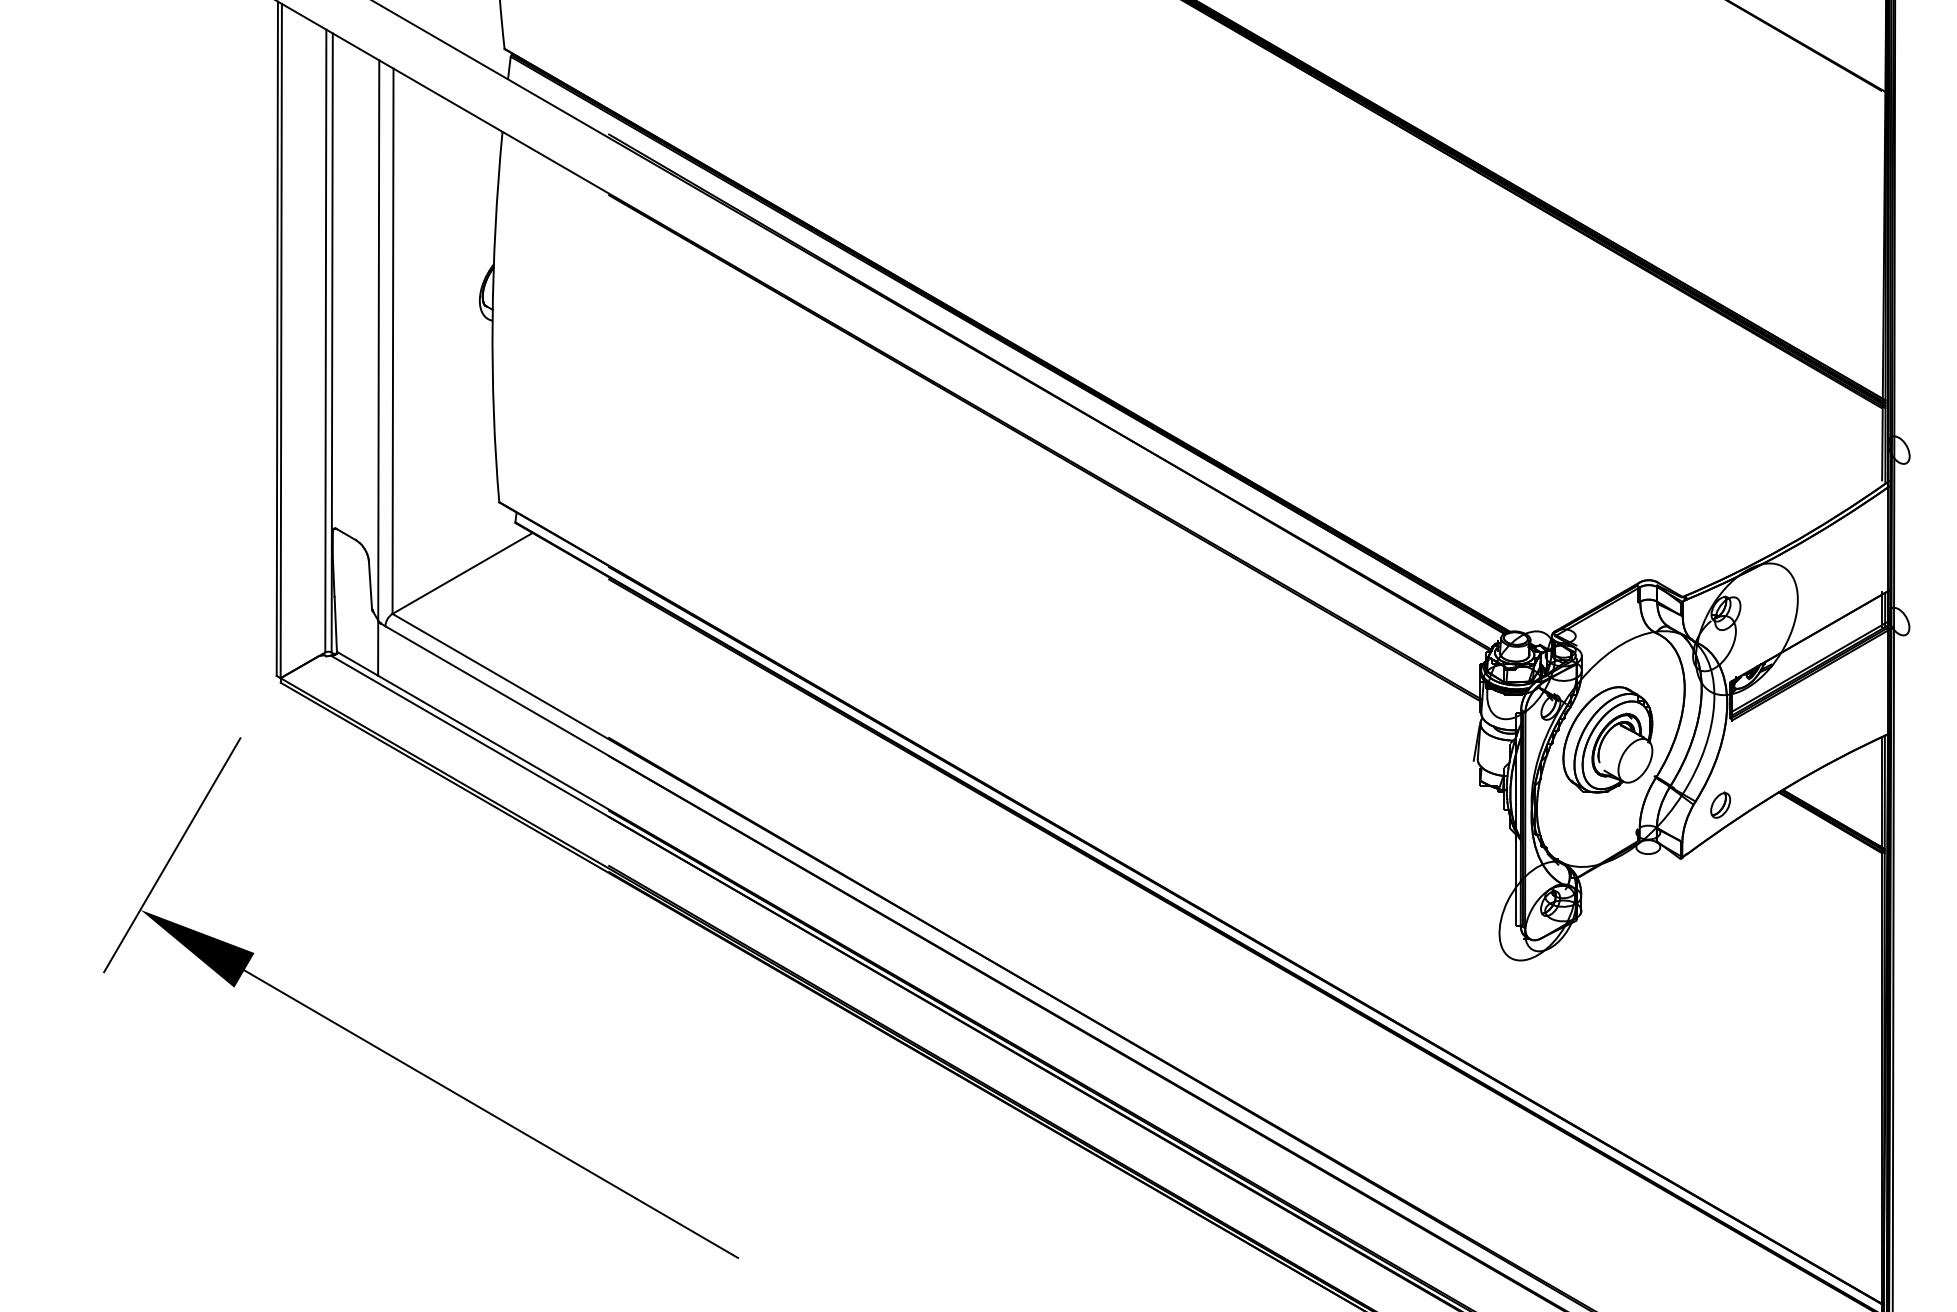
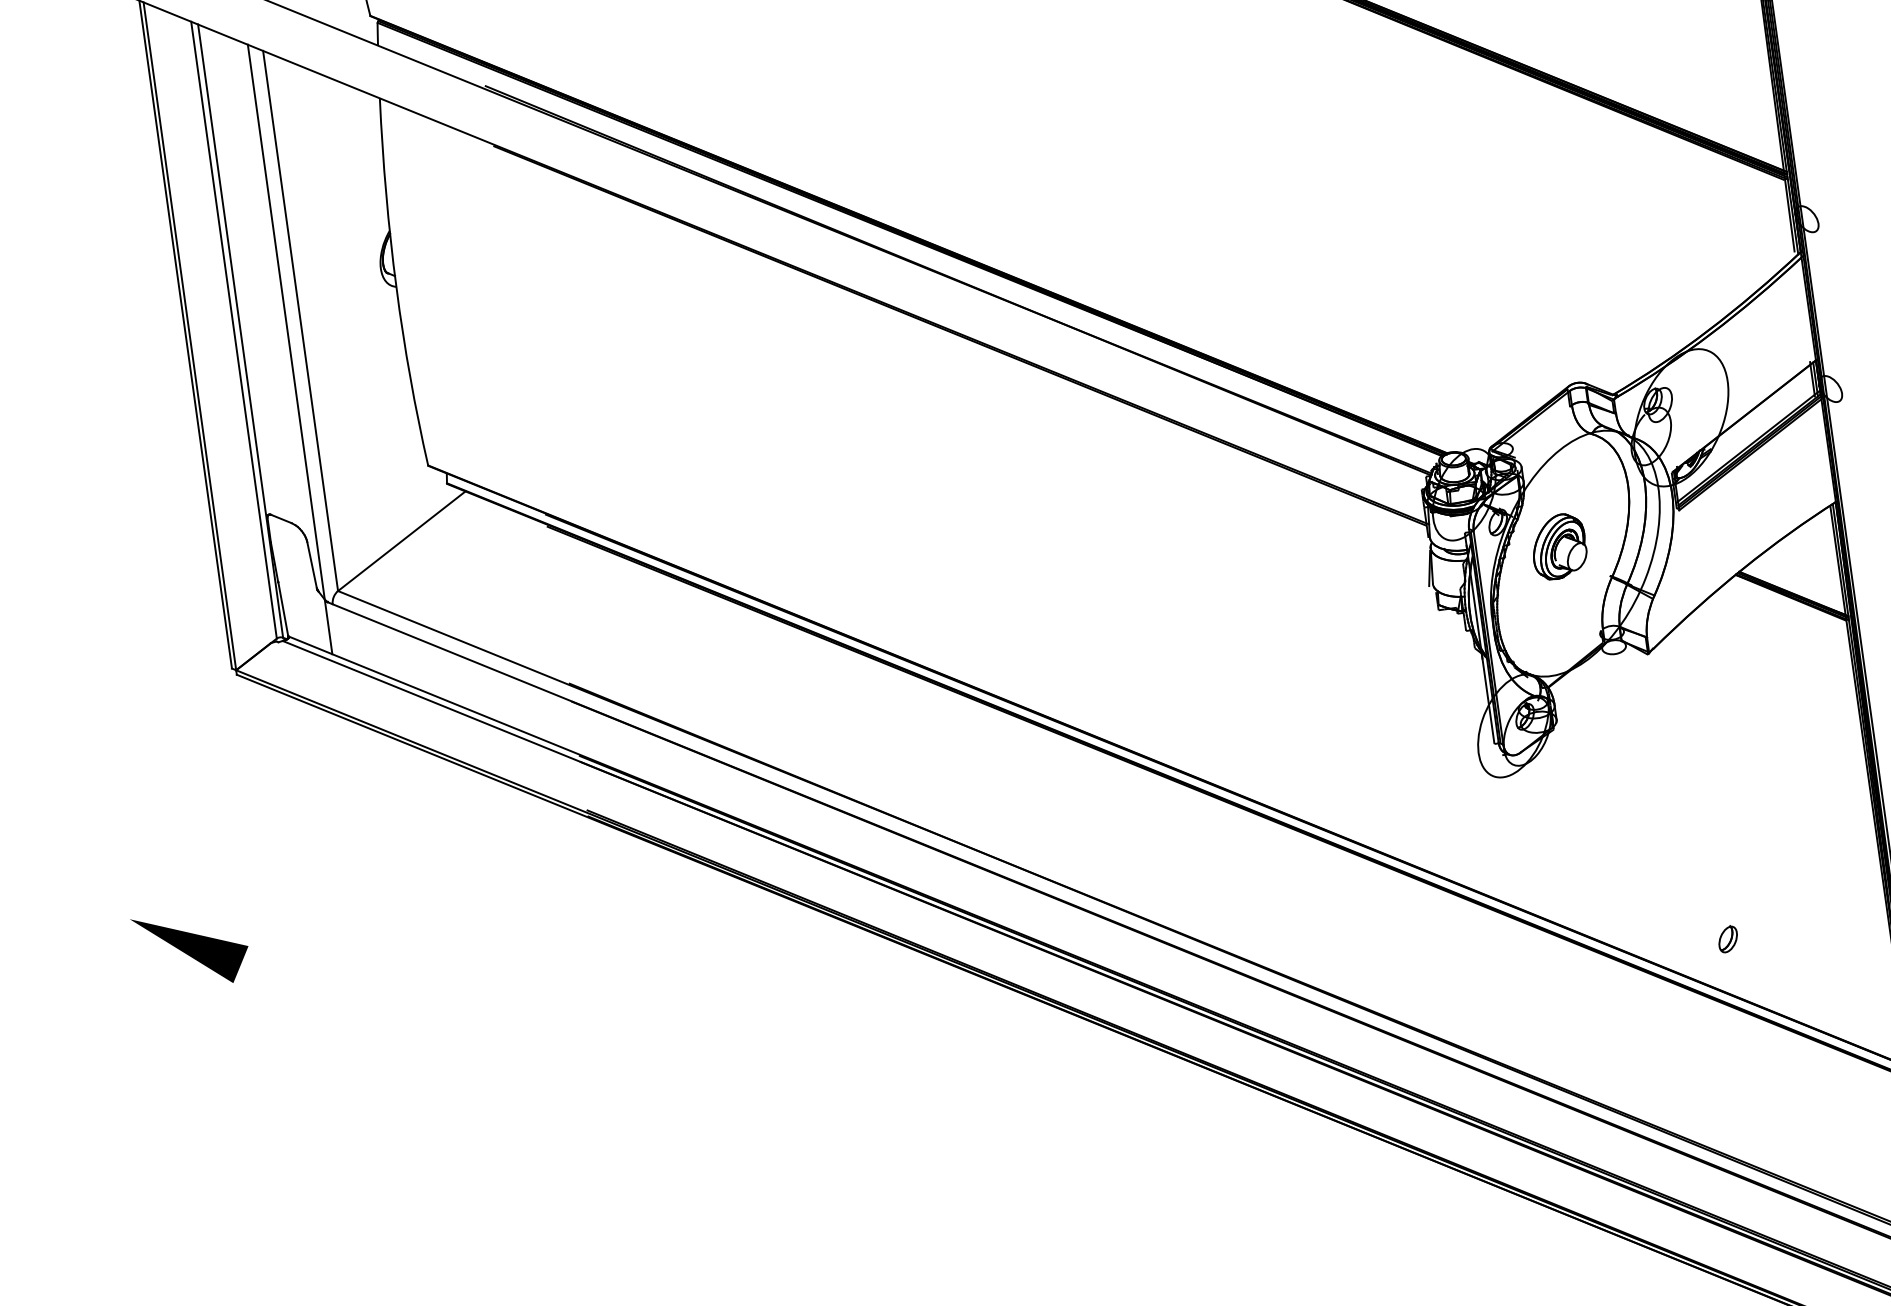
part: (1607, 739) -> (1558, 546), size x0.6
part: (1720, 804) -> (1727, 938), moved
line: (172, 855) -> (153, 860), removed
line: (491, 1113) -> (505, 1072), removed

